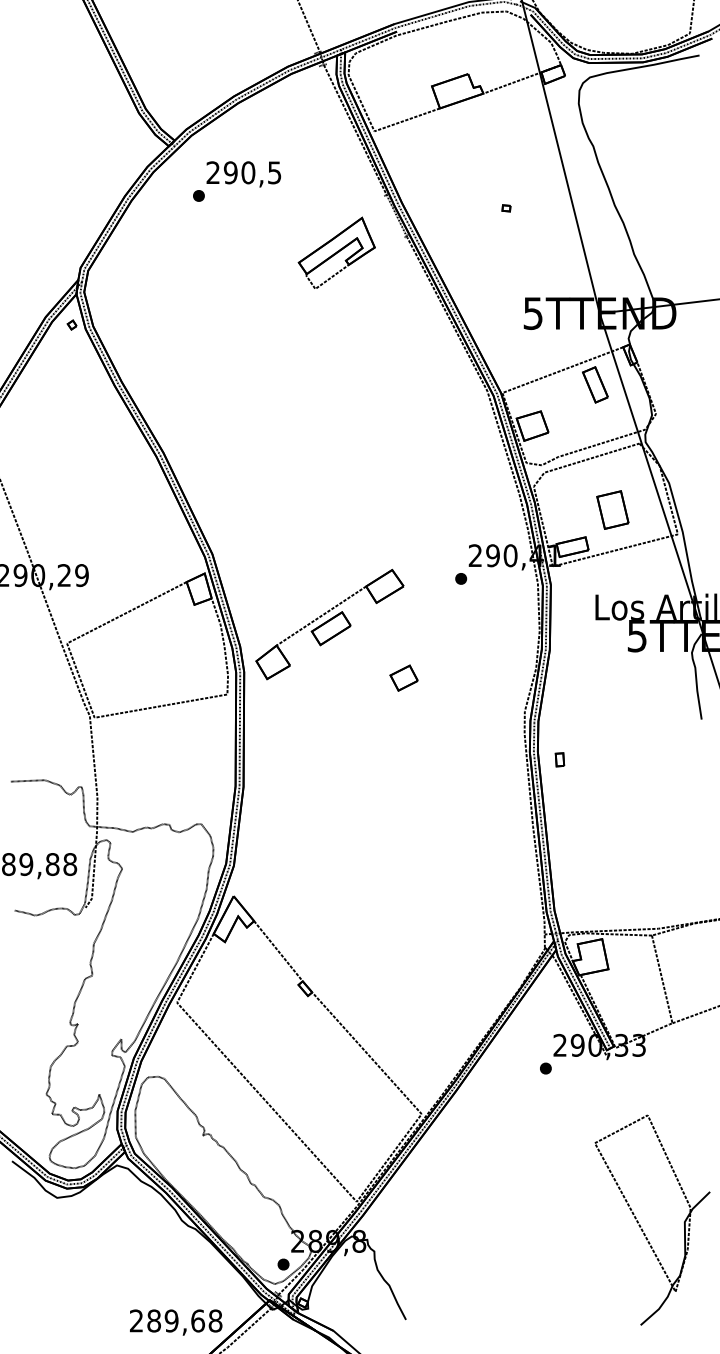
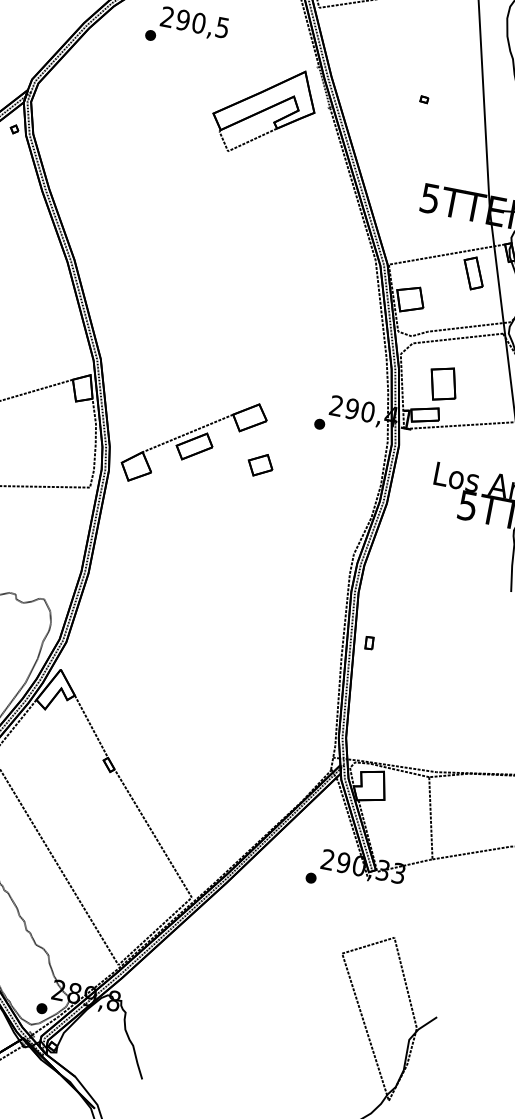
part: (336, 252) -> (264, 109), size x1.43
part: (612, 509) -> (443, 383), moved
part: (403, 677) -> (260, 464), moved
part: (559, 759) -> (369, 642), moved

